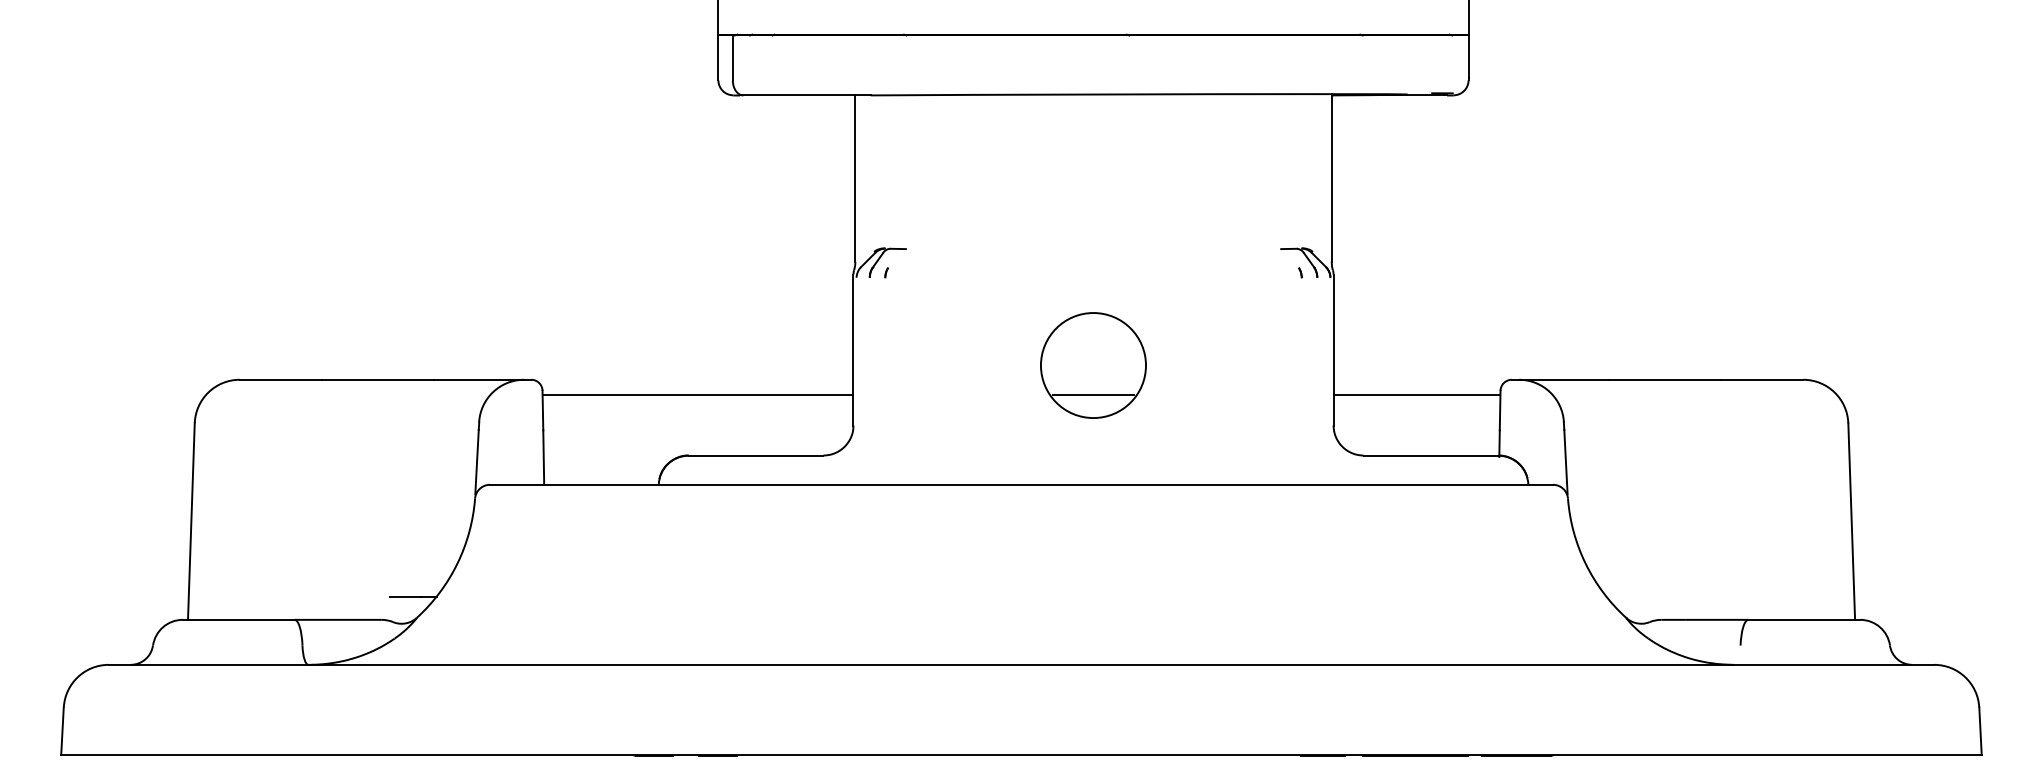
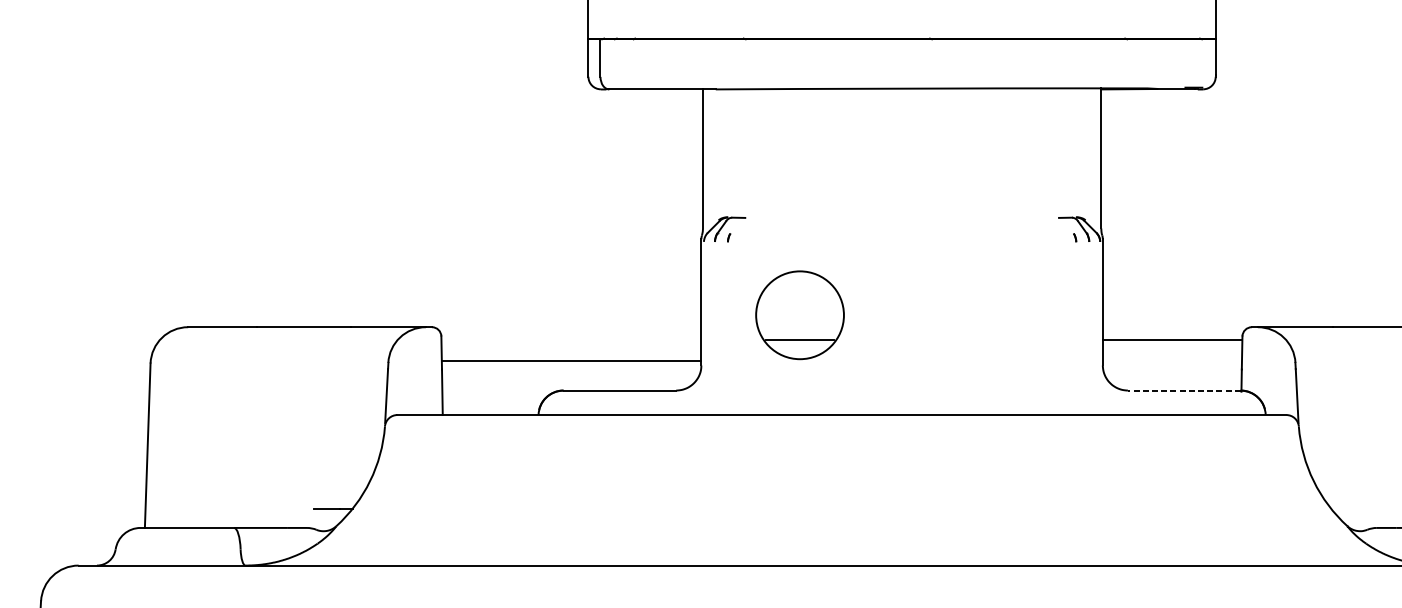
part: (1093, 365) -> (800, 315), moved
line: (697, 394) -> (570, 360), moved
line: (1430, 455) -> (1183, 390), solid -> dashed

